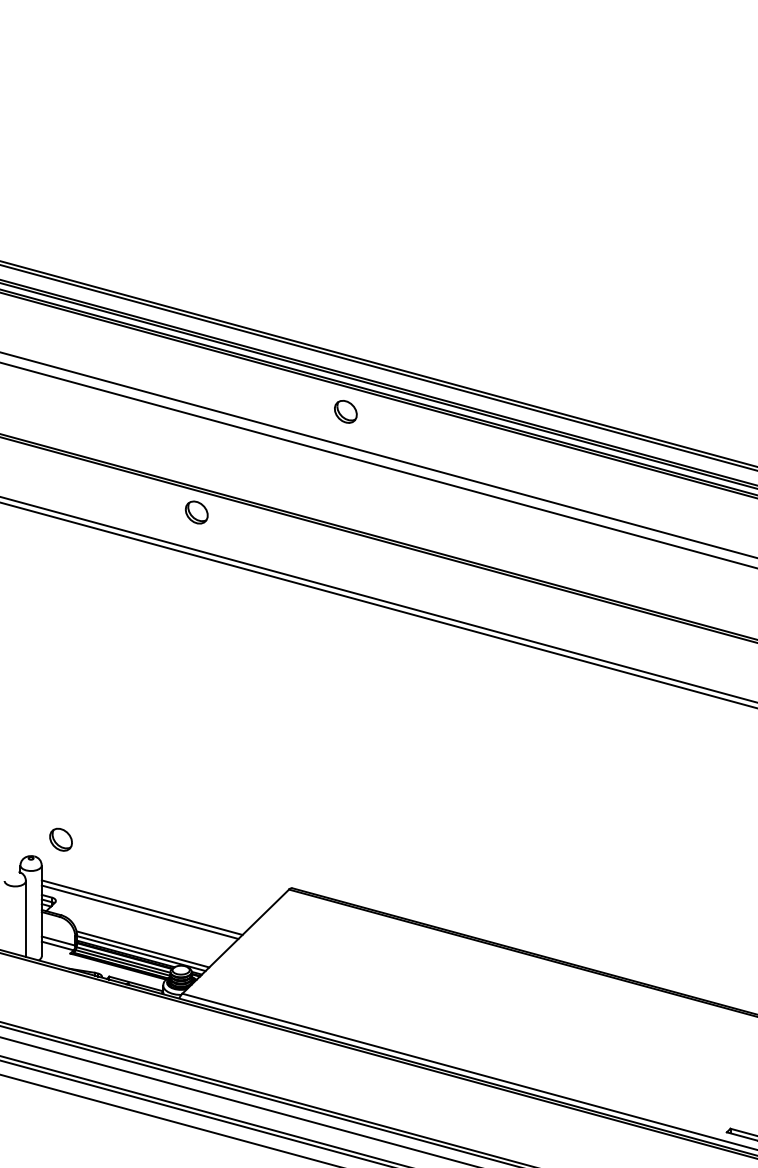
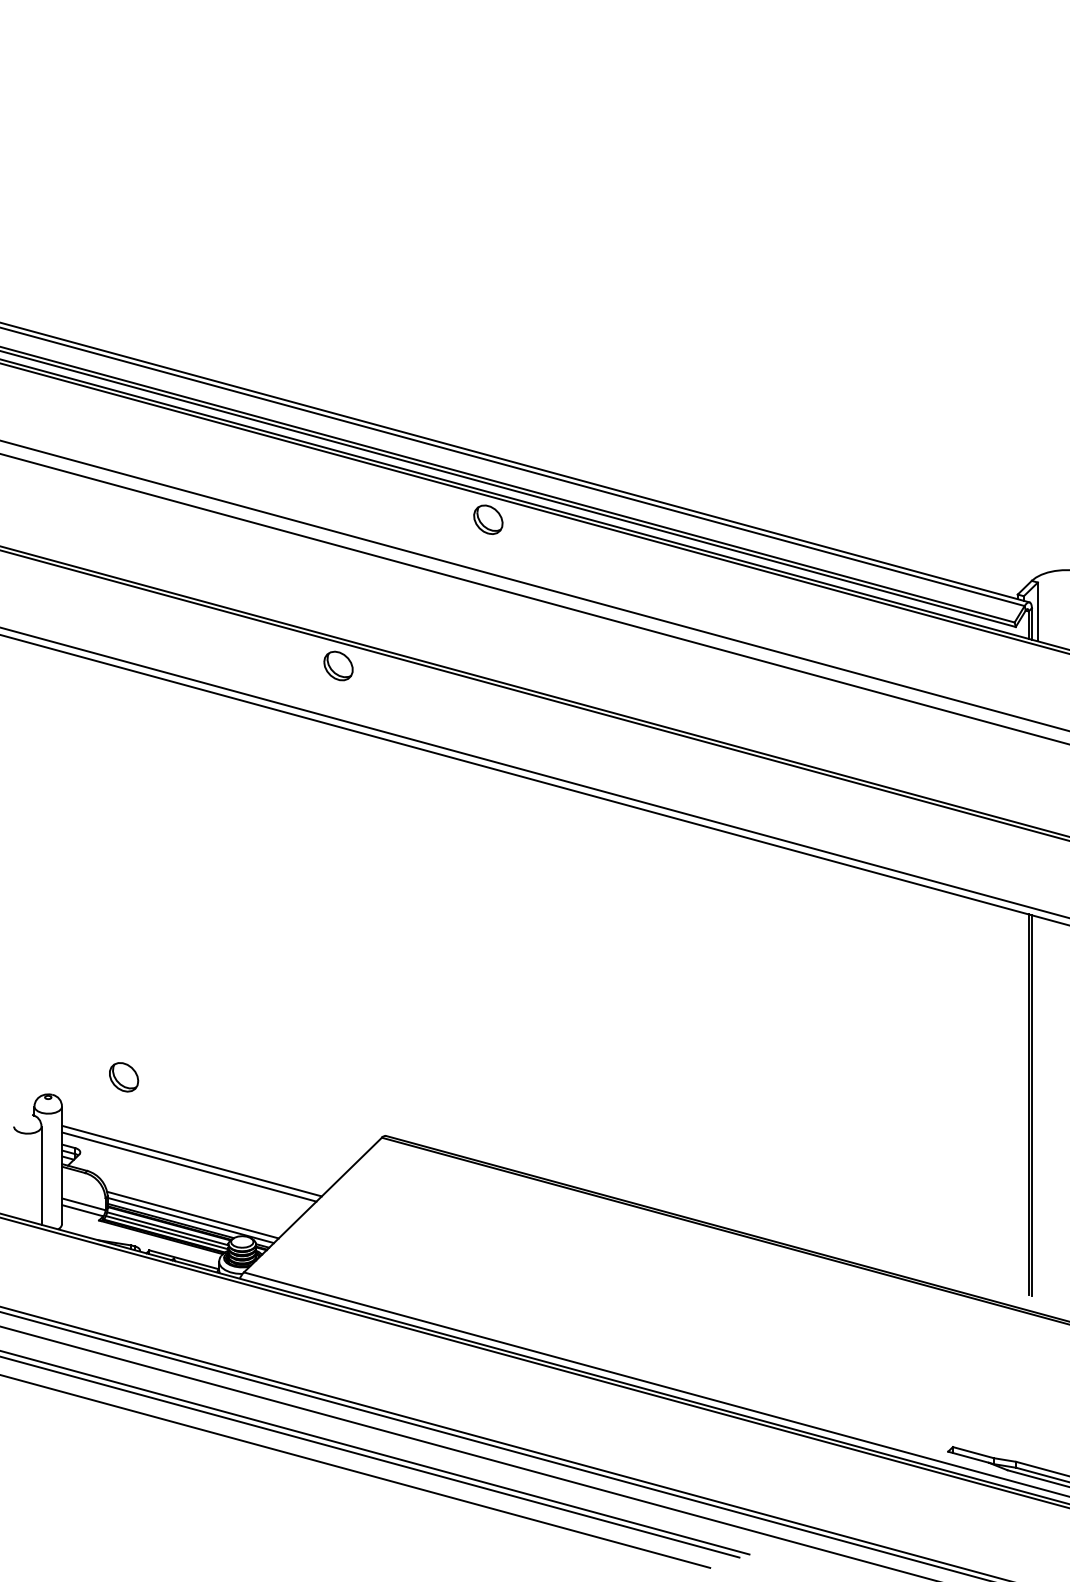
part: (345, 411) -> (488, 519), moved
part: (196, 512) -> (338, 665), moved
part: (61, 839) -> (124, 1077), moved

